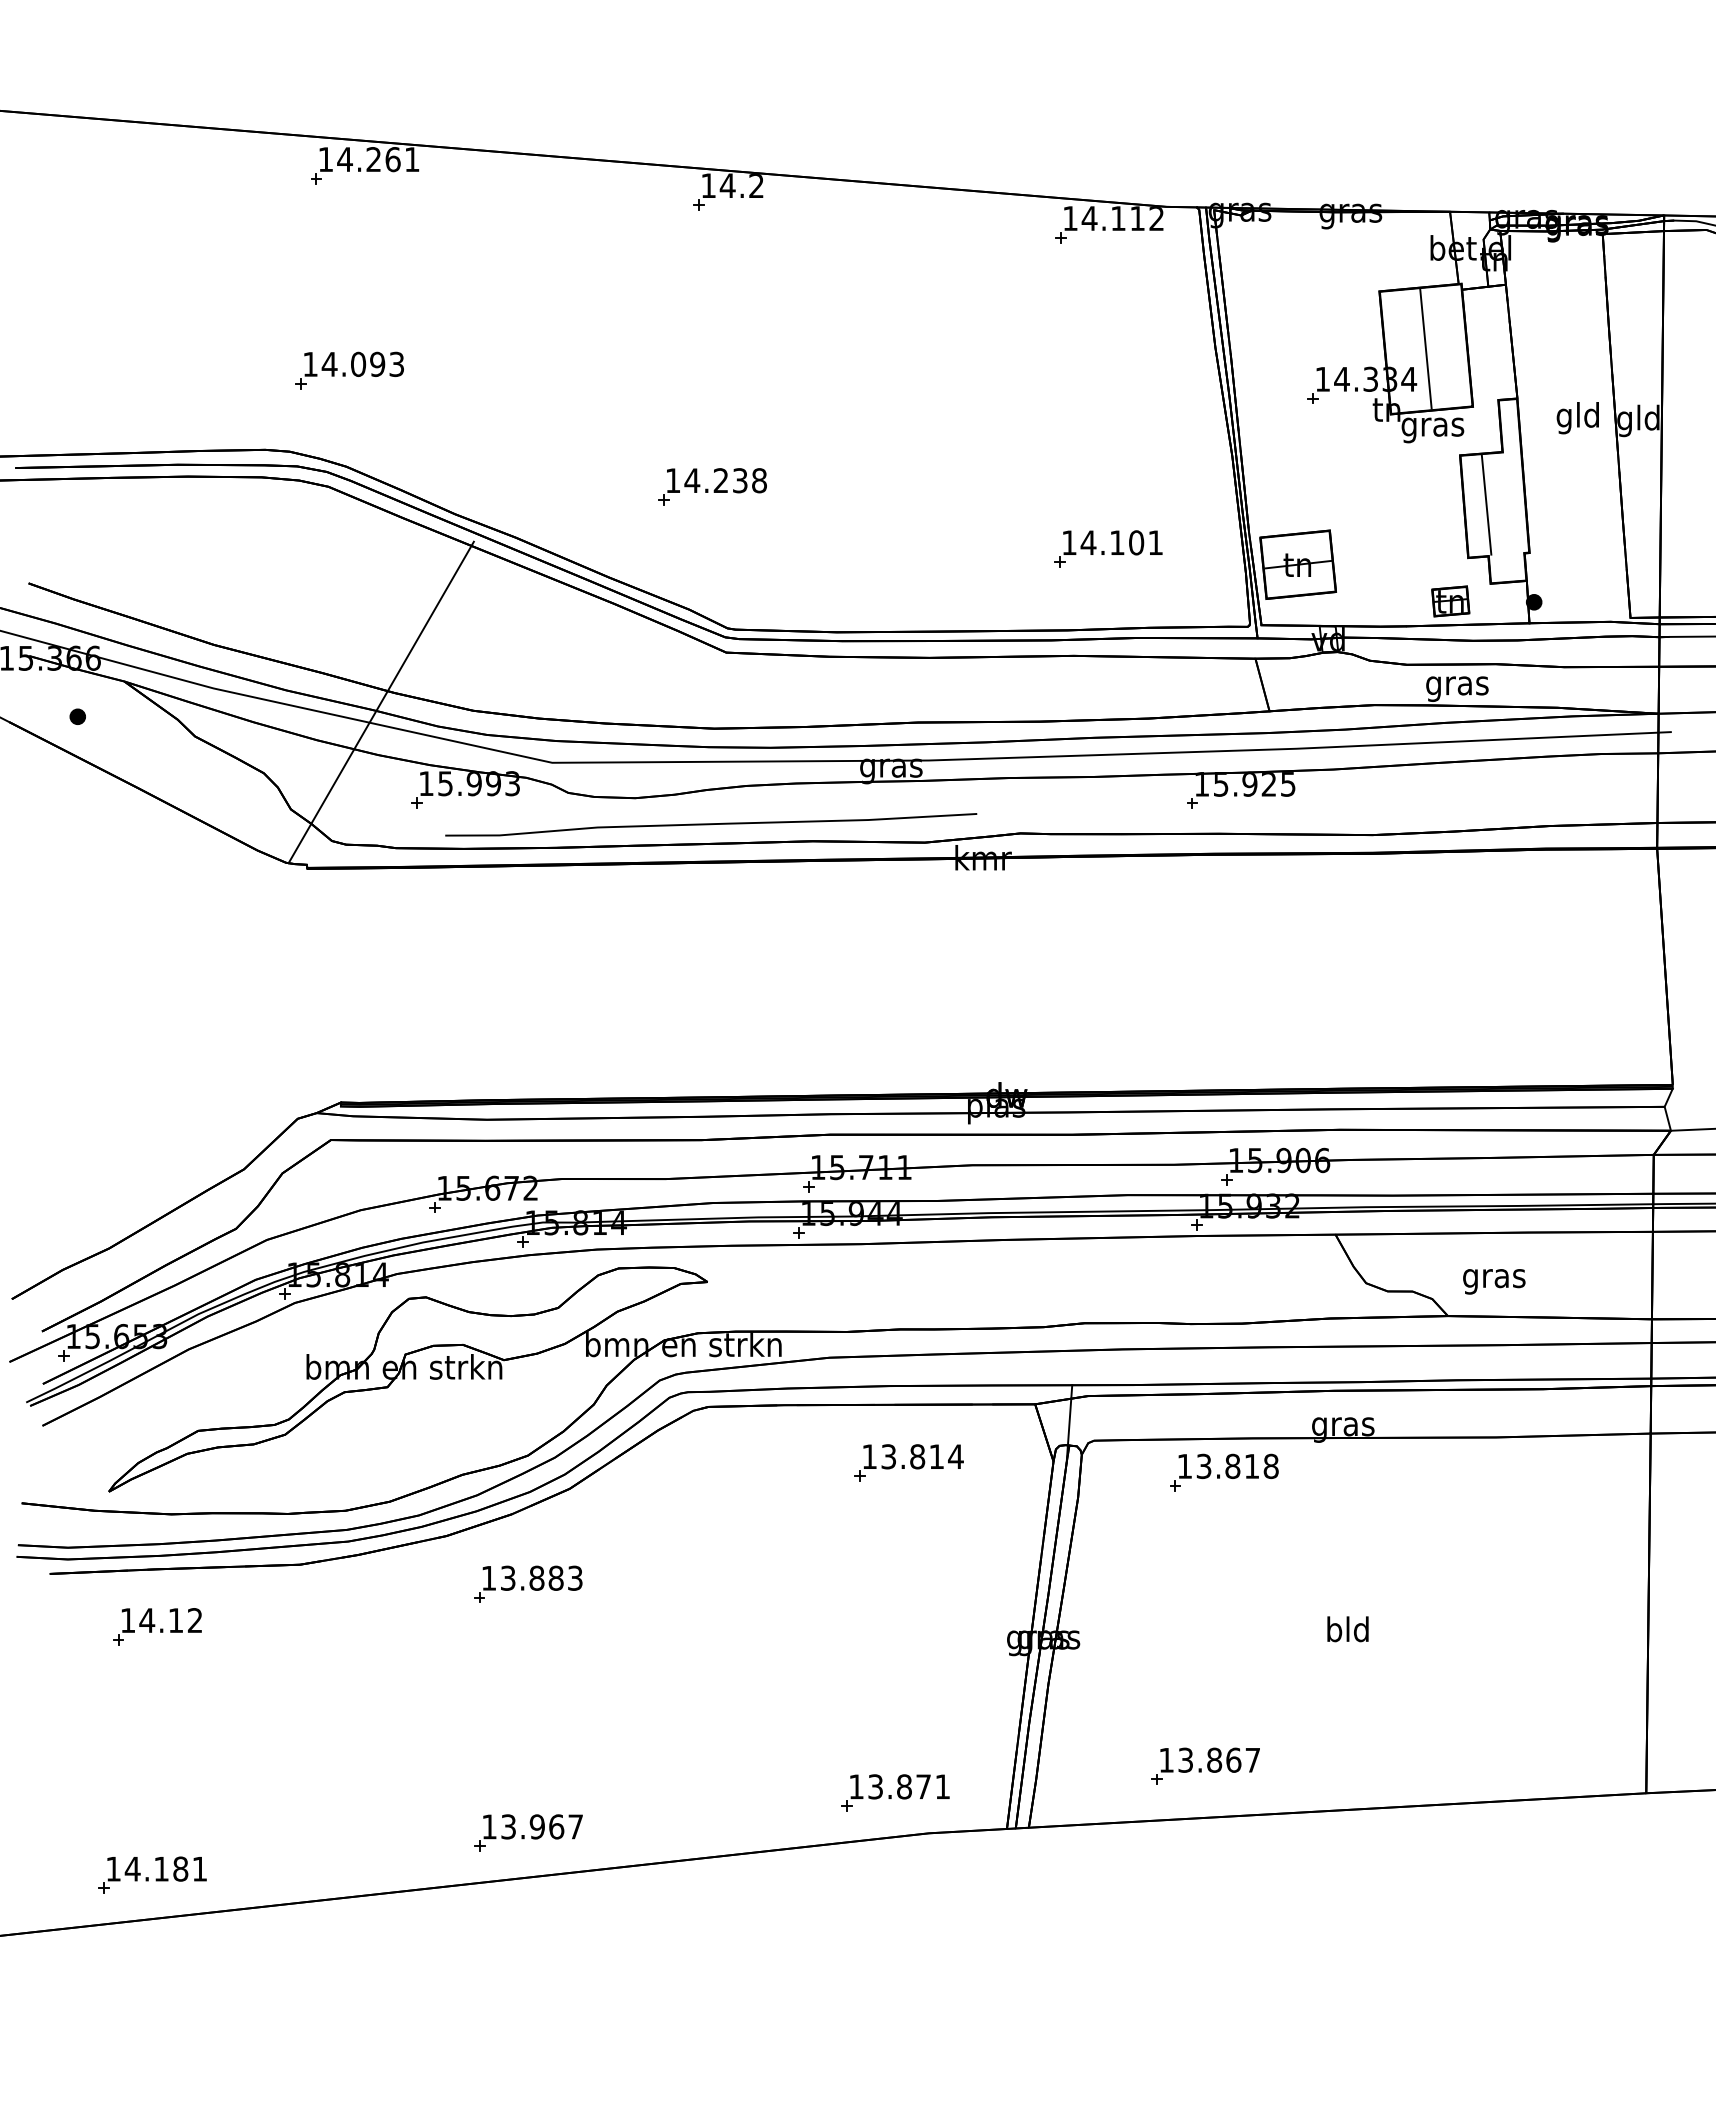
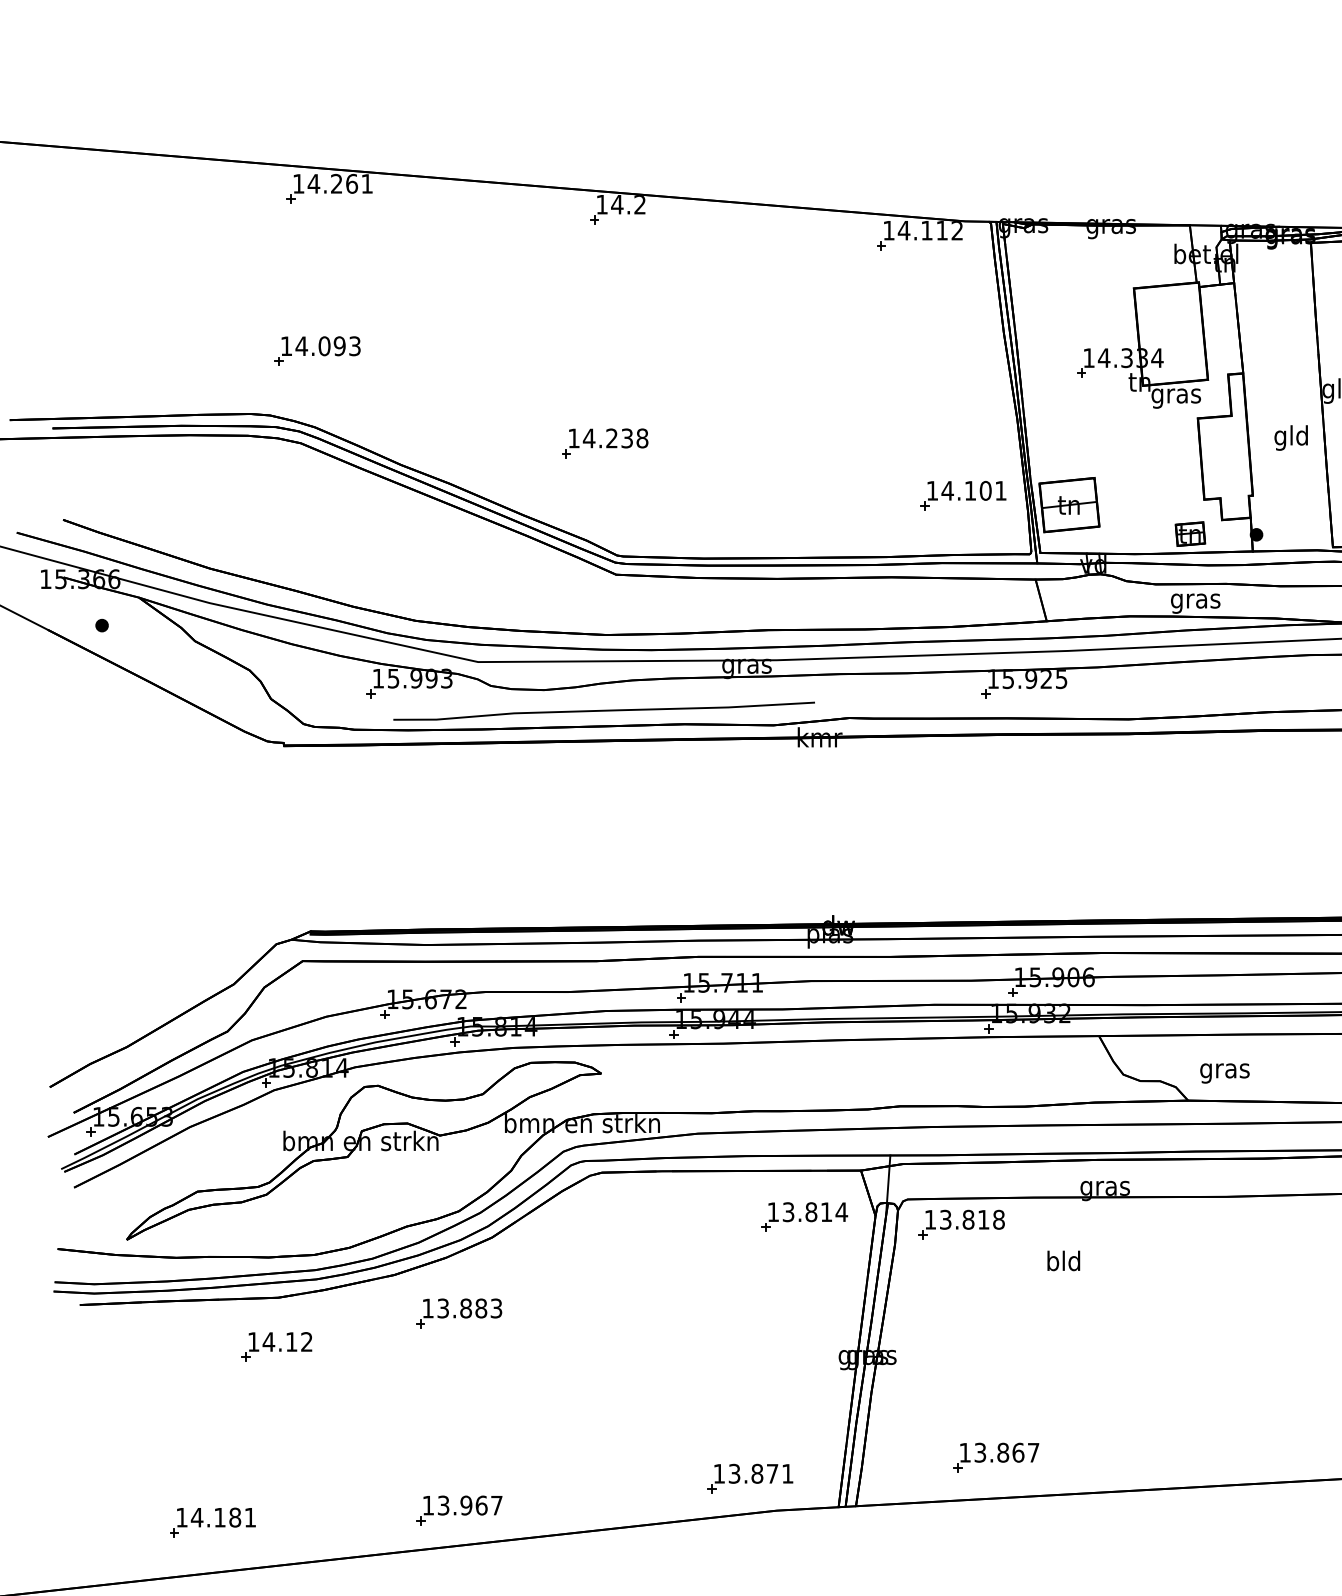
line: (1425, 348) -> (1170, 333), removed
text: (1577, 418) -> (1290, 438), moved
line: (1486, 504) -> (1218, 457), removed
part: (1108, 548) -> (963, 495), moved
line: (380, 702) -> (342, 614), removed
part: (908, 1462) -> (804, 1216), moved
part: (1224, 1472) -> (961, 1224), moved
part: (157, 1626) -> (277, 1346), moved
text: (1347, 1629) -> (1063, 1261), moved
part: (152, 1874) -> (212, 1521), moved

